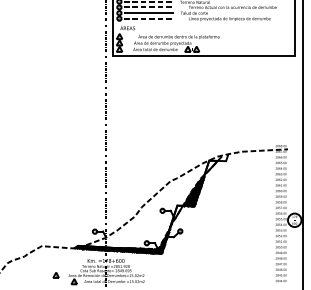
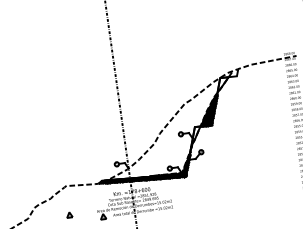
part: (55, 275) -> (69, 215), moved

